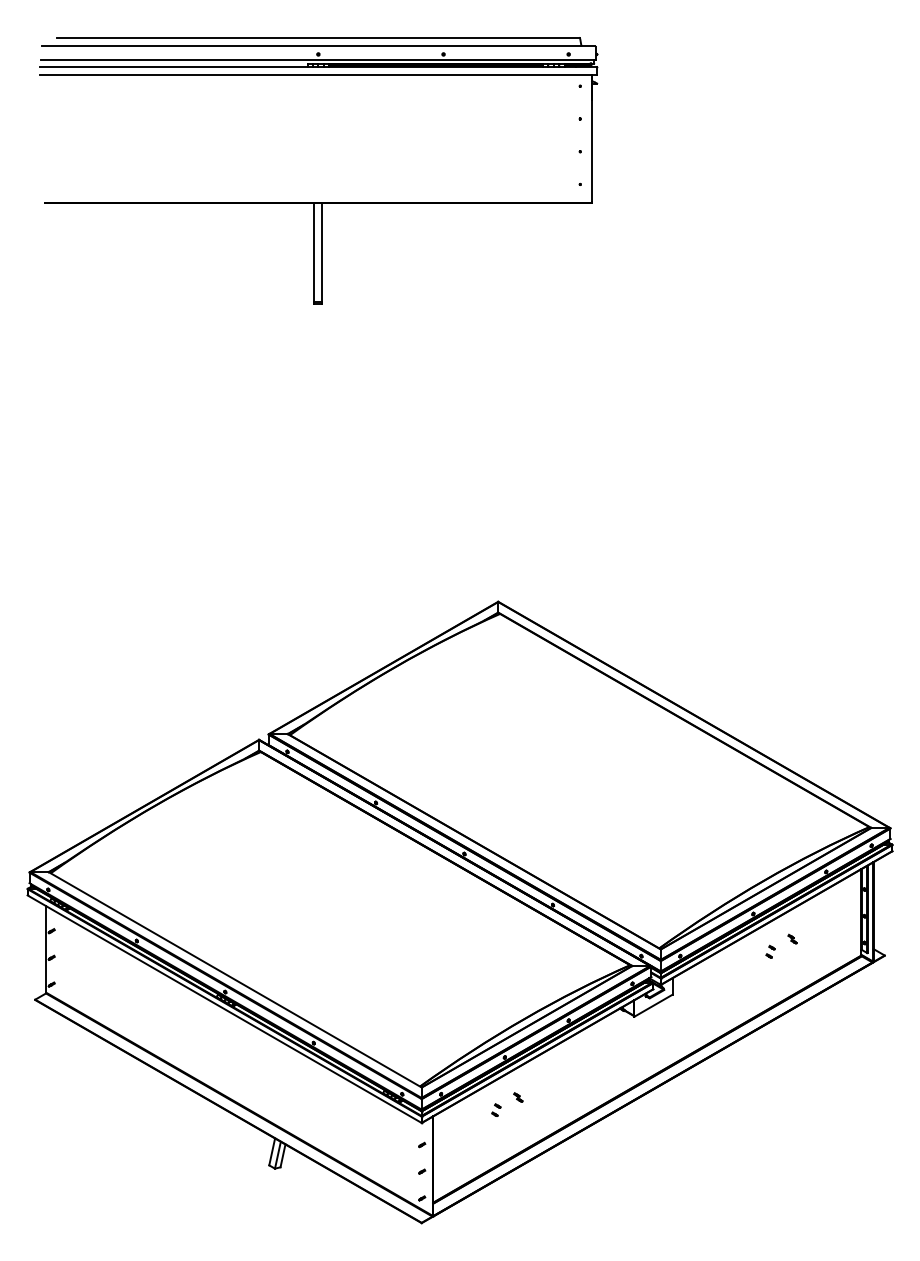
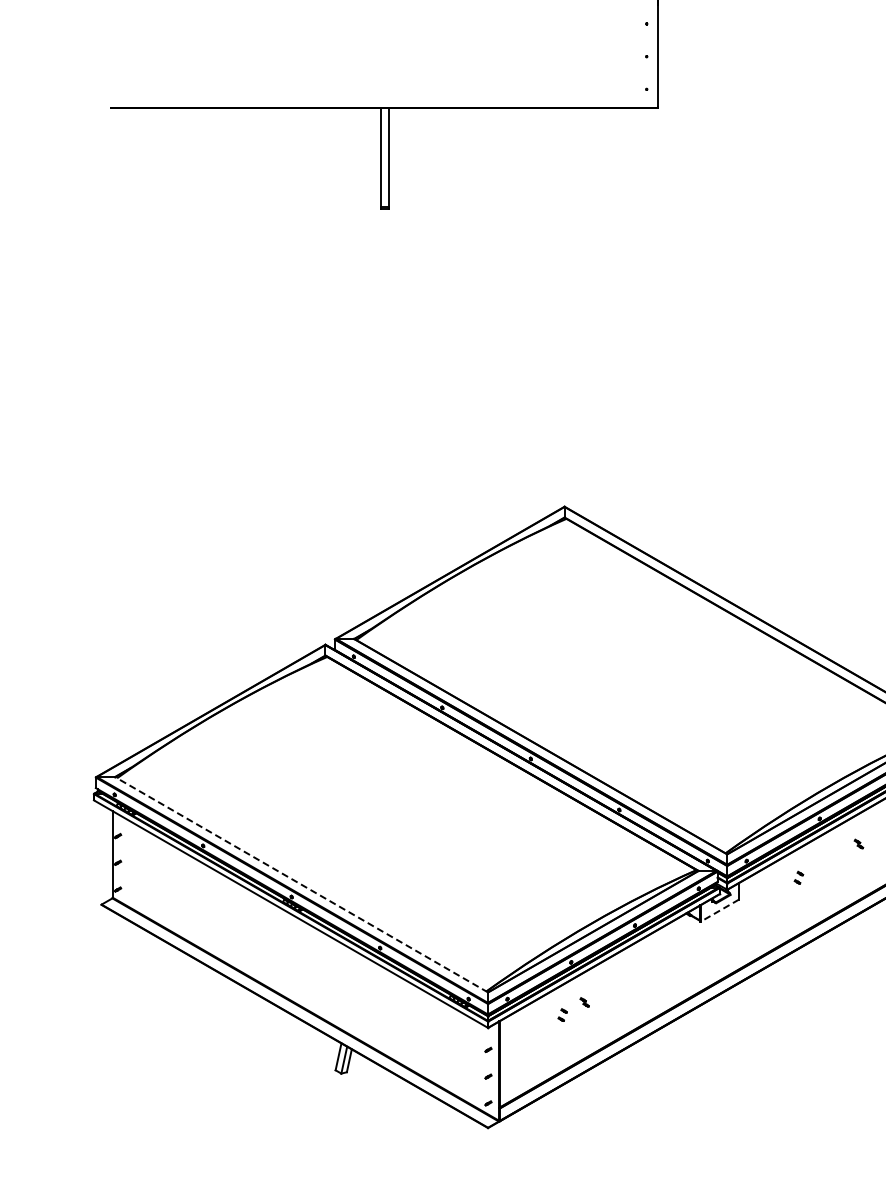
part: (770, 951) -> (798, 877), moved
line: (234, 979) -> (300, 884), solid -> dashed
line: (653, 1005) -> (719, 910), solid -> dashed

